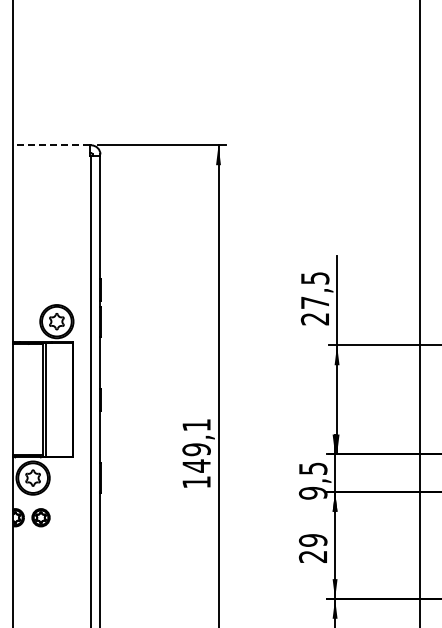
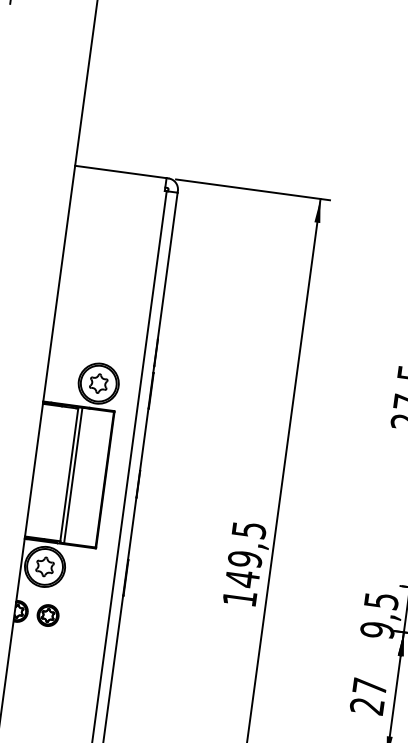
line: (51, 145) -> (120, 172), dashed -> solid
text: (196, 425) -> (248, 530), 149,1 -> 149,5
text: (312, 540) -> (369, 686), 29 -> 27

